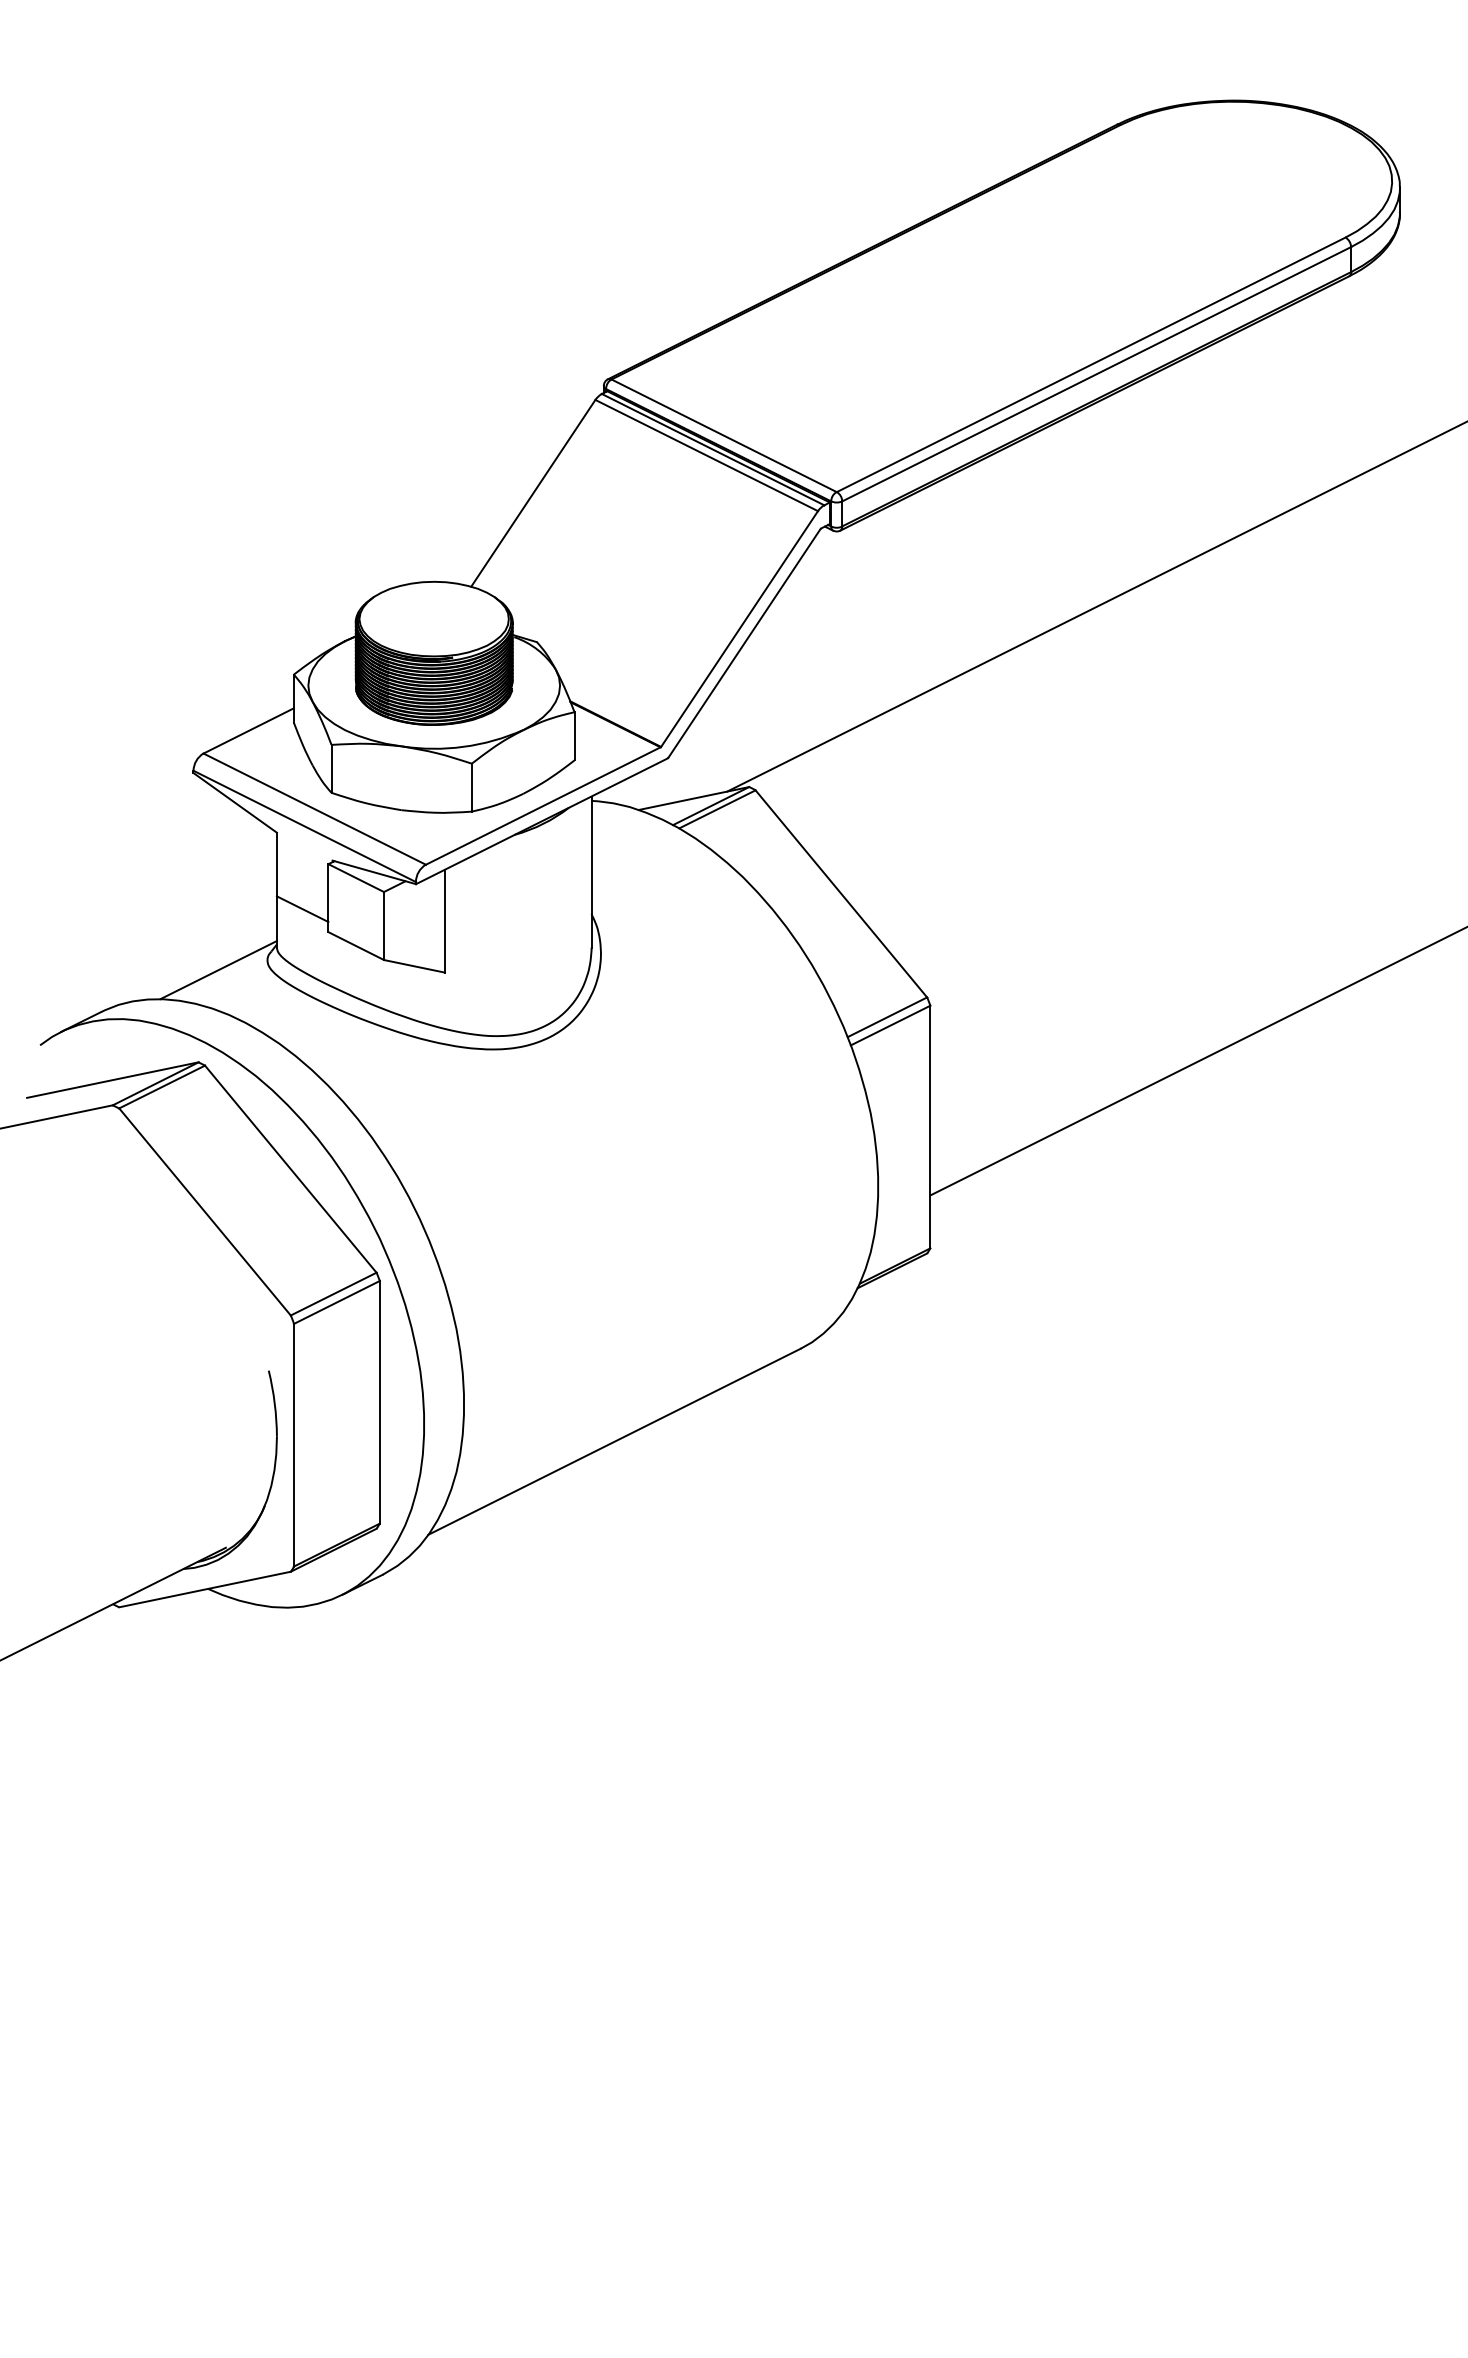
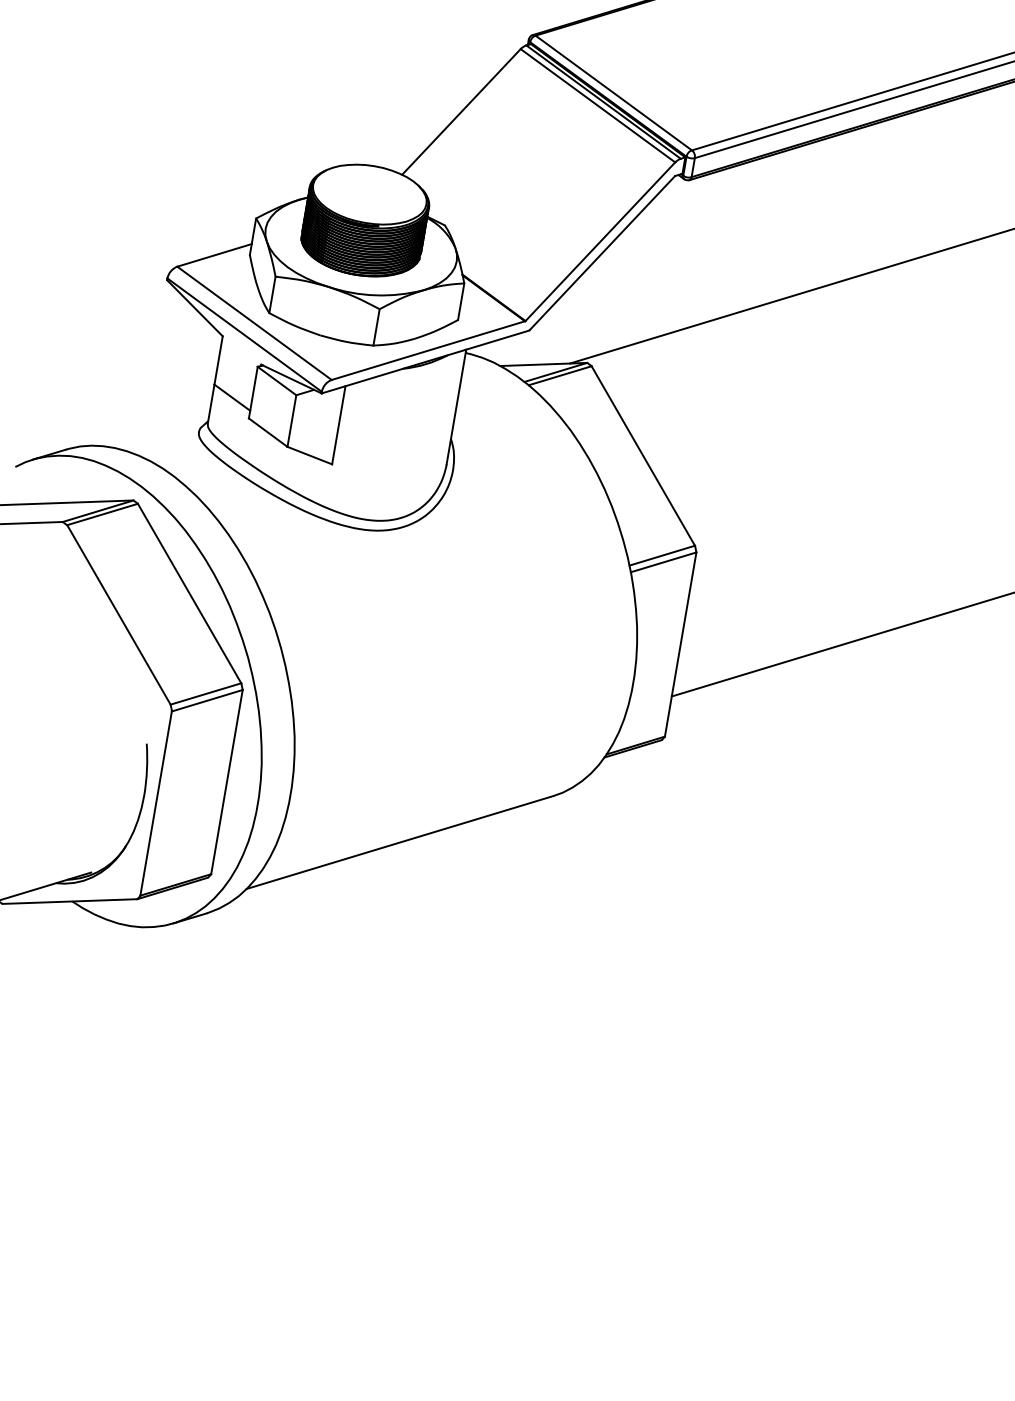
line: (218, 970) -> (160, 433), removed

